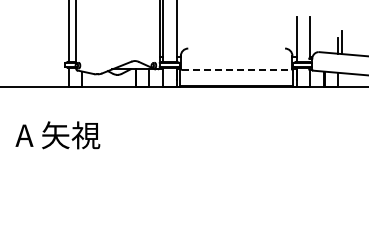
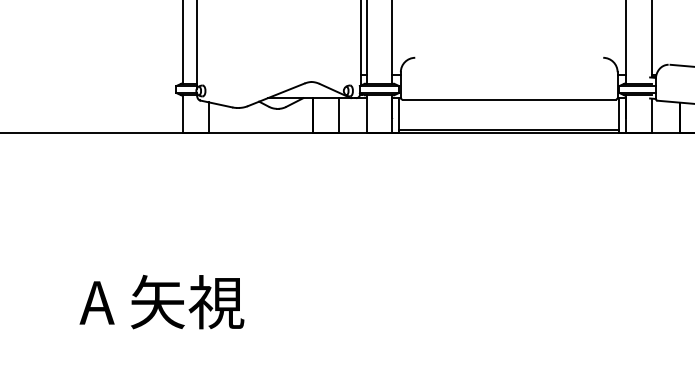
line: (236, 70) -> (508, 100), dashed -> solid
text: (57, 135) -> (161, 302), moved

